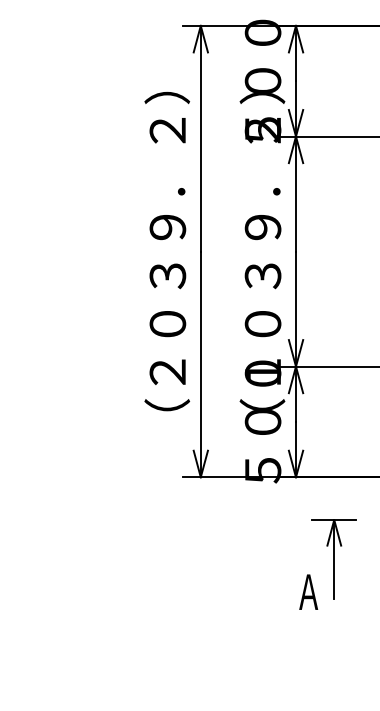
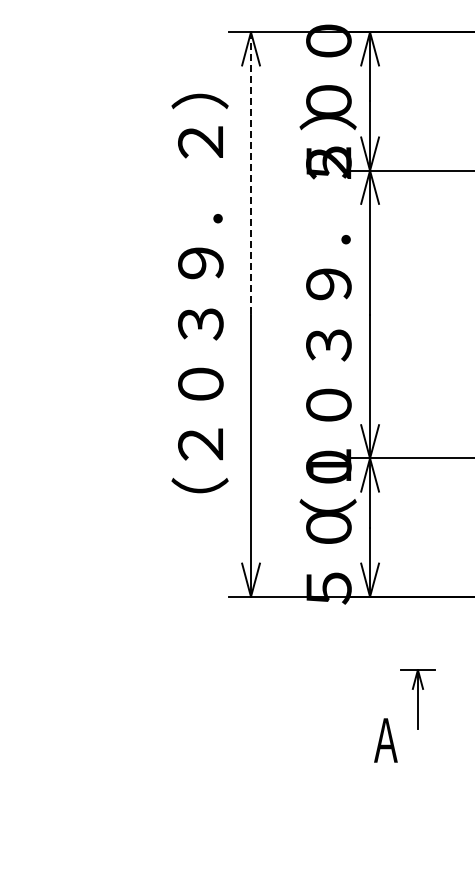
line: (201, 138) -> (251, 173), solid -> dashed
text: (166, 251) -> (199, 293), moved
part: (333, 559) -> (417, 699), size x0.6

